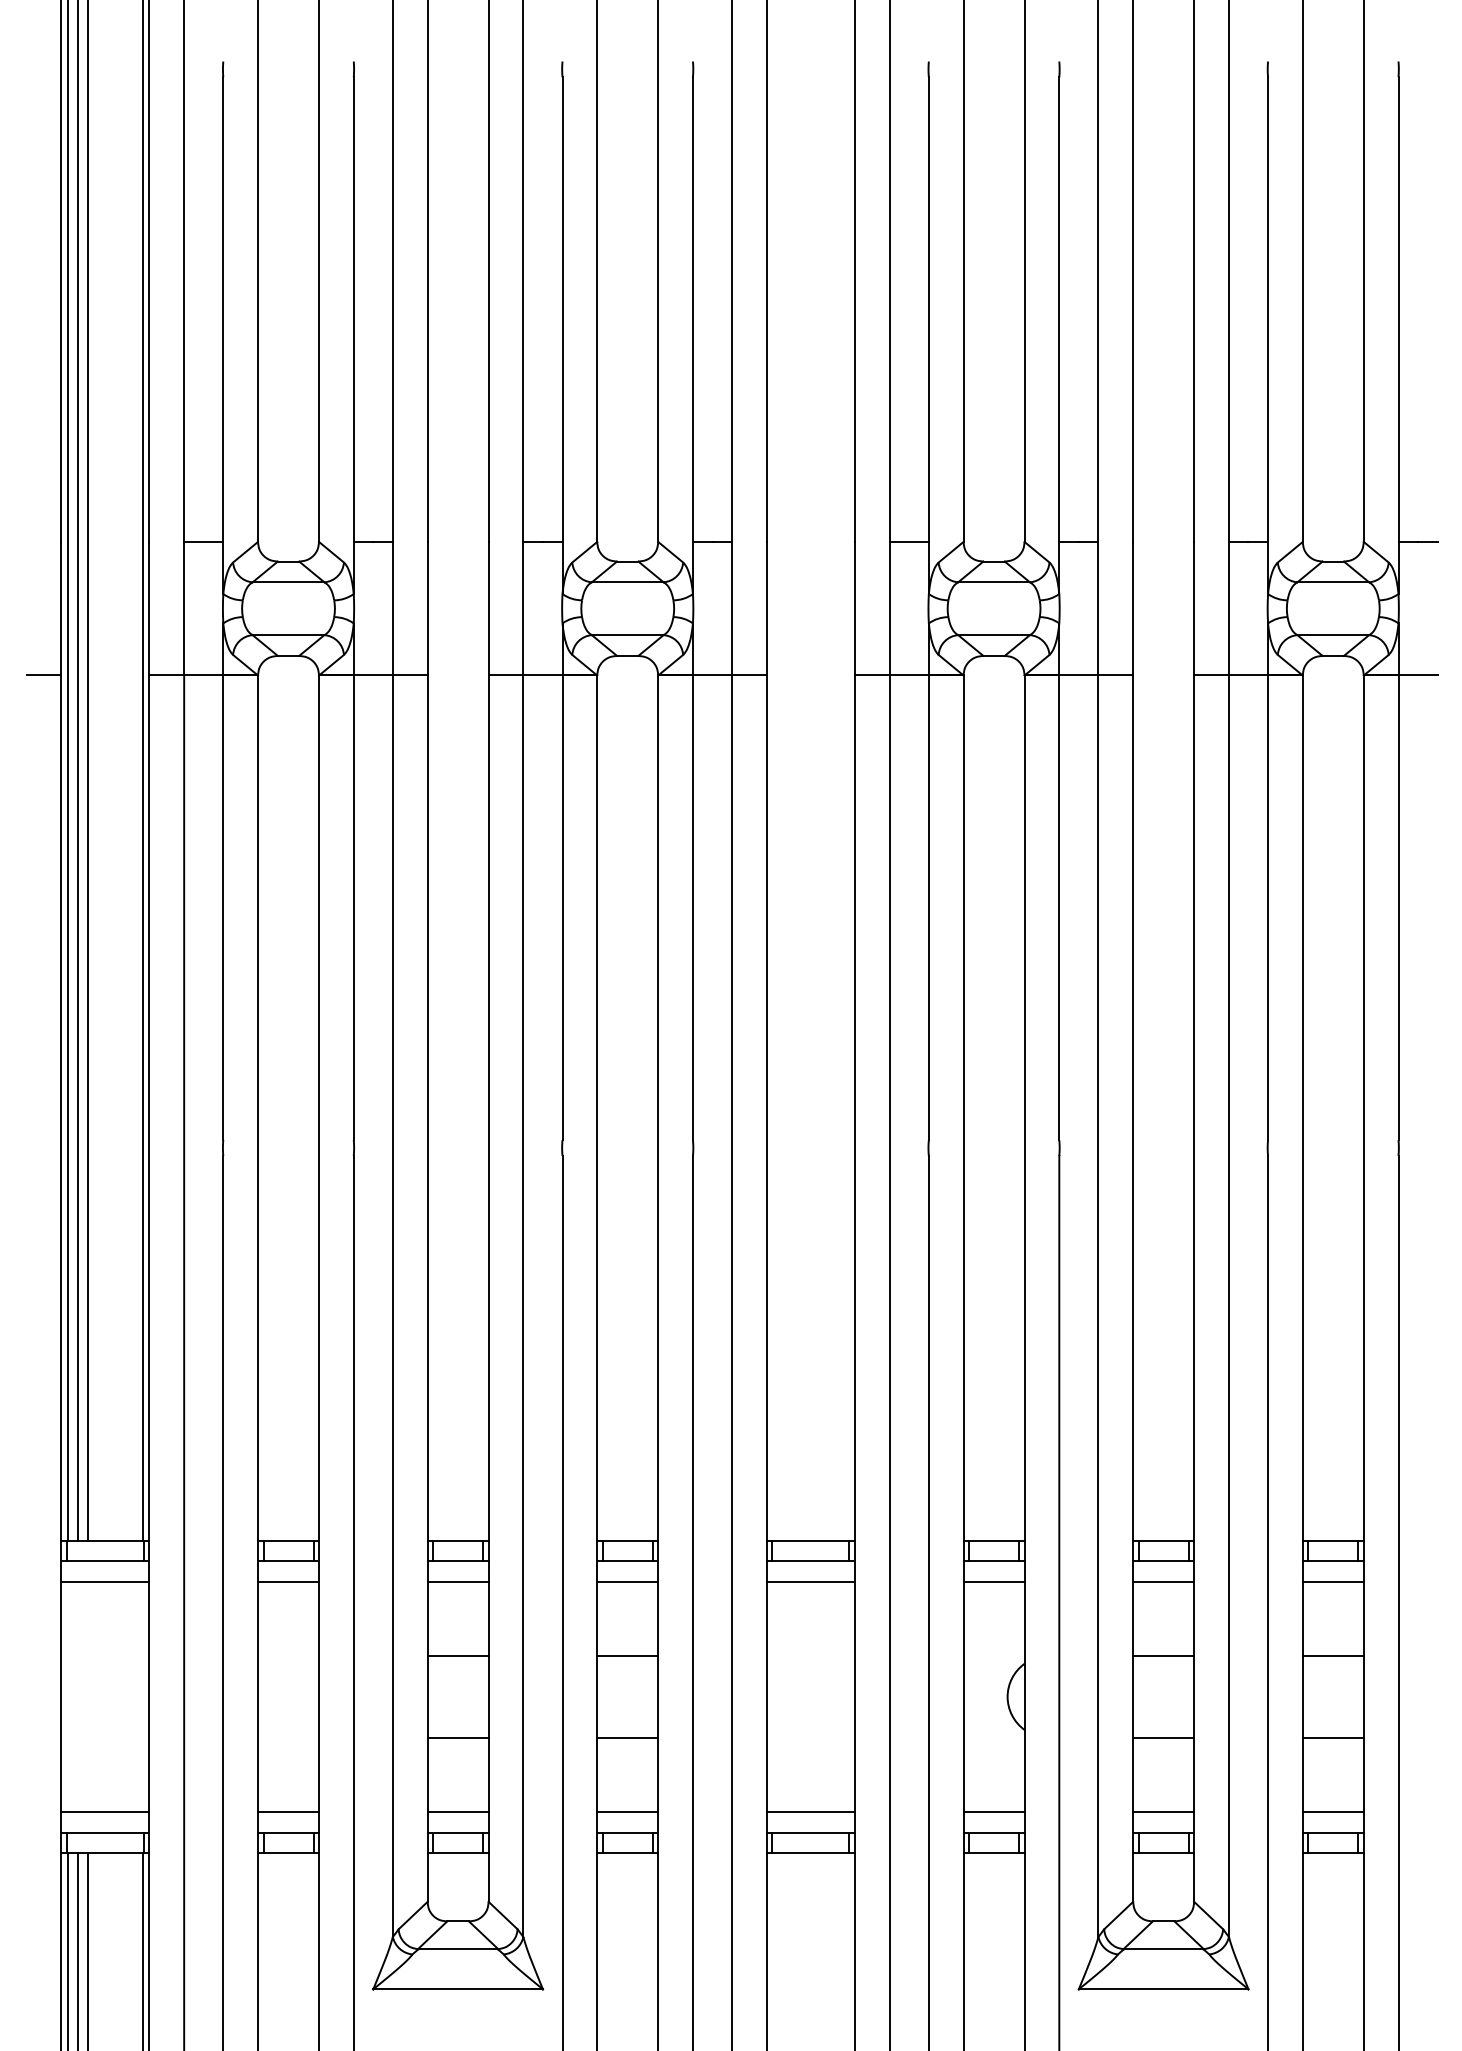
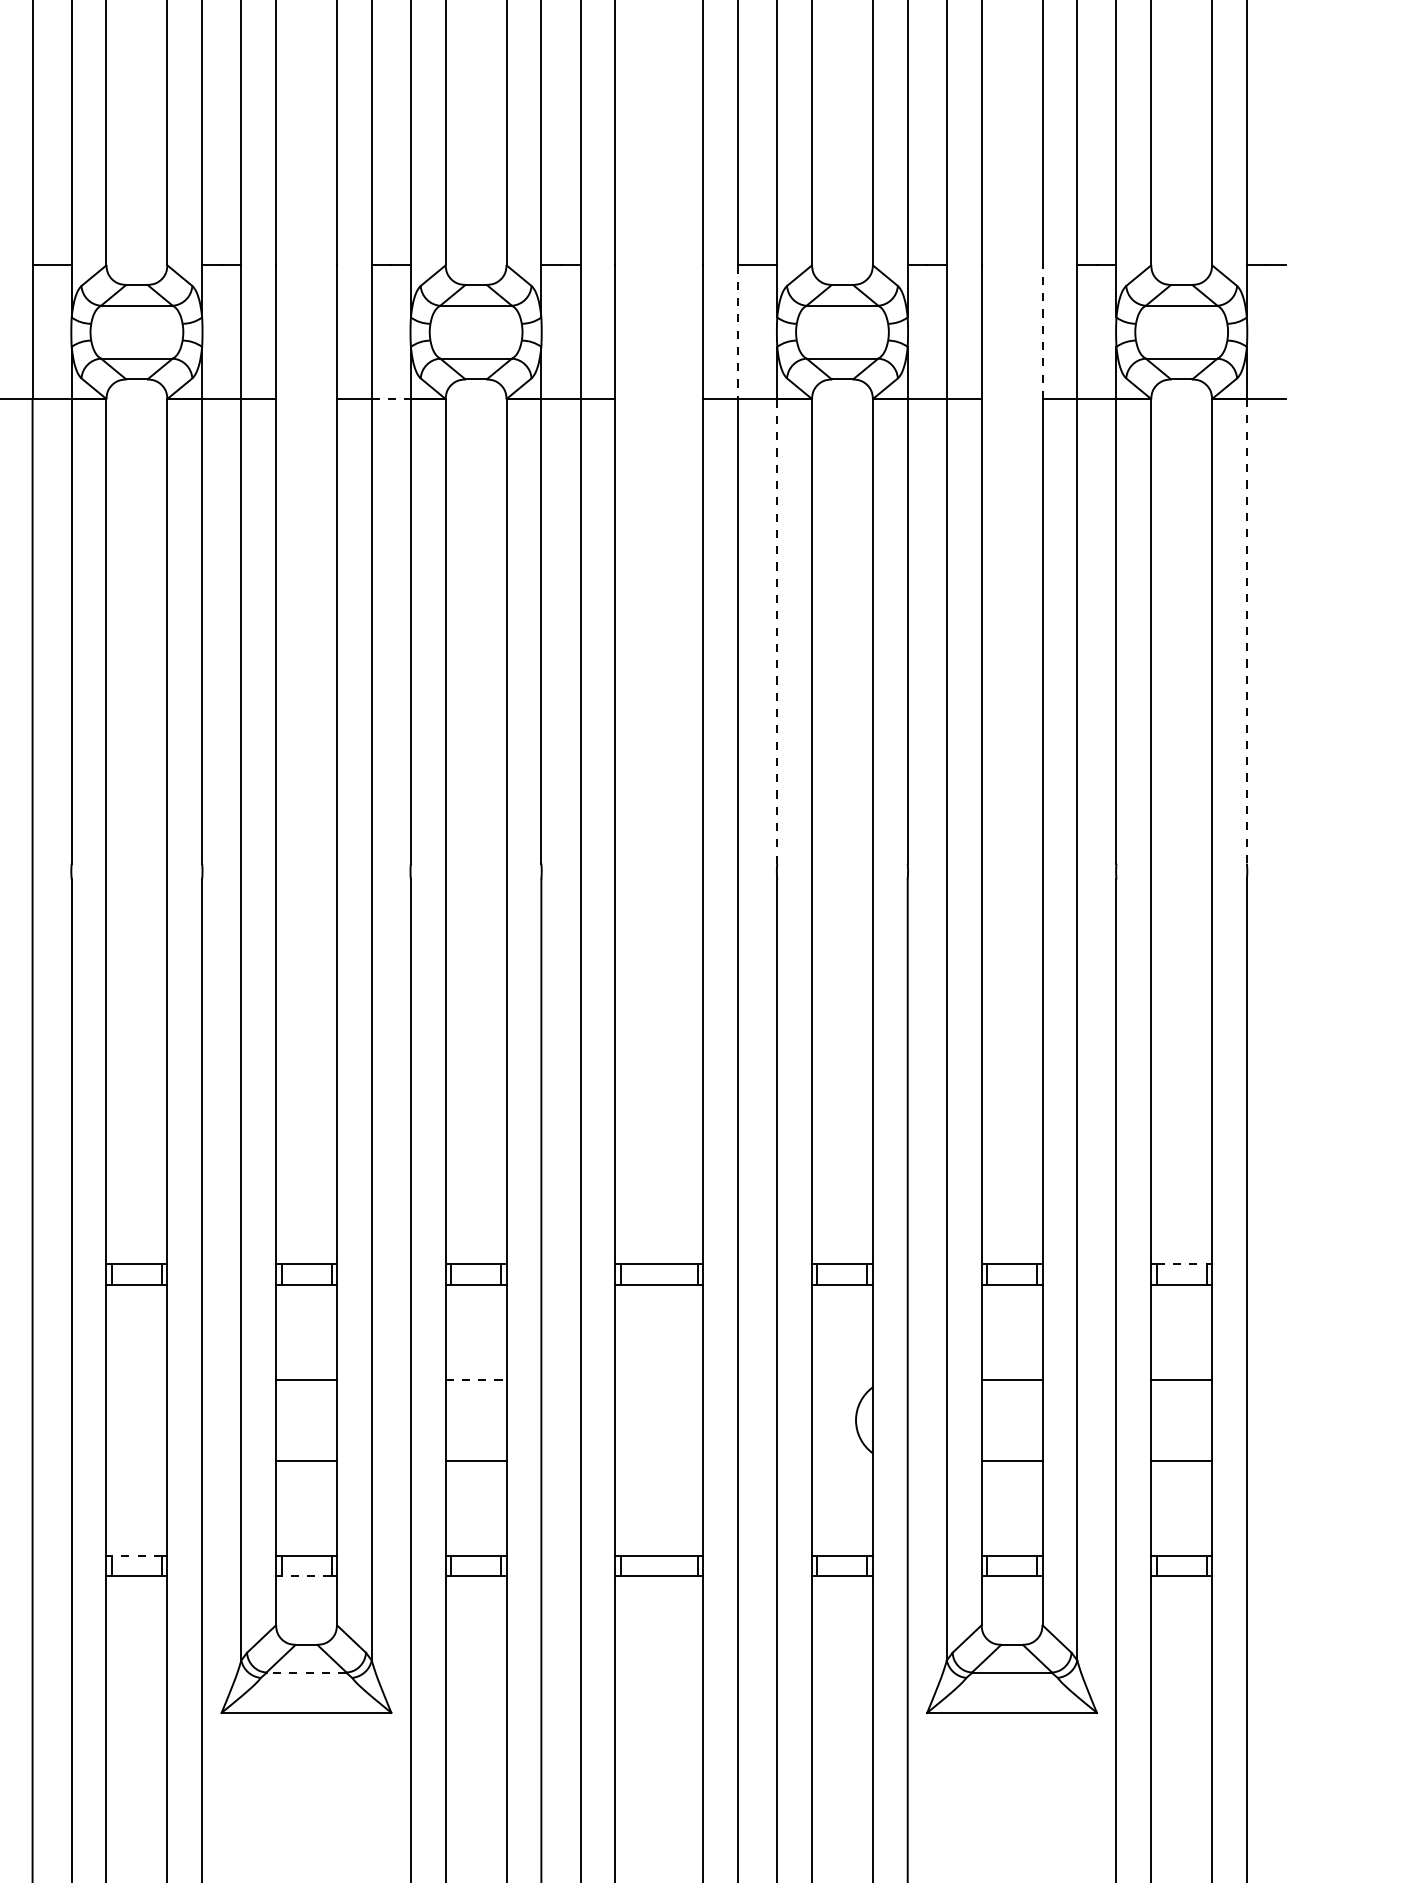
line: (889, 608) -> (737, 331), solid -> dashed
line: (1194, 608) -> (1042, 331), solid -> dashed
line: (542, 675) -> (390, 398), solid -> dashed
line: (928, 907) -> (776, 630), solid -> dashed
line: (1398, 908) -> (1246, 631), solid -> dashed
line: (1333, 1540) -> (1181, 1263), solid -> dashed
line: (288, 1581) -> (136, 1304), removed
line: (457, 1581) -> (305, 1304), removed
line: (627, 1581) -> (475, 1304), removed
line: (810, 1581) -> (658, 1304), removed
line: (993, 1581) -> (841, 1304), removed
line: (1163, 1581) -> (1011, 1304), removed
line: (1332, 1581) -> (1180, 1304), removed
line: (627, 1656) -> (475, 1379), solid -> dashed
line: (288, 1812) -> (136, 1535), removed
line: (457, 1812) -> (305, 1535), removed
line: (627, 1812) -> (475, 1535), removed
line: (810, 1812) -> (658, 1535), removed
line: (993, 1812) -> (841, 1535), removed
line: (1163, 1812) -> (1011, 1535), removed
line: (1332, 1812) -> (1180, 1535), removed
line: (288, 1832) -> (136, 1555), solid -> dashed
line: (457, 1852) -> (305, 1575), solid -> dashed
line: (458, 1949) -> (306, 1672), solid -> dashed

